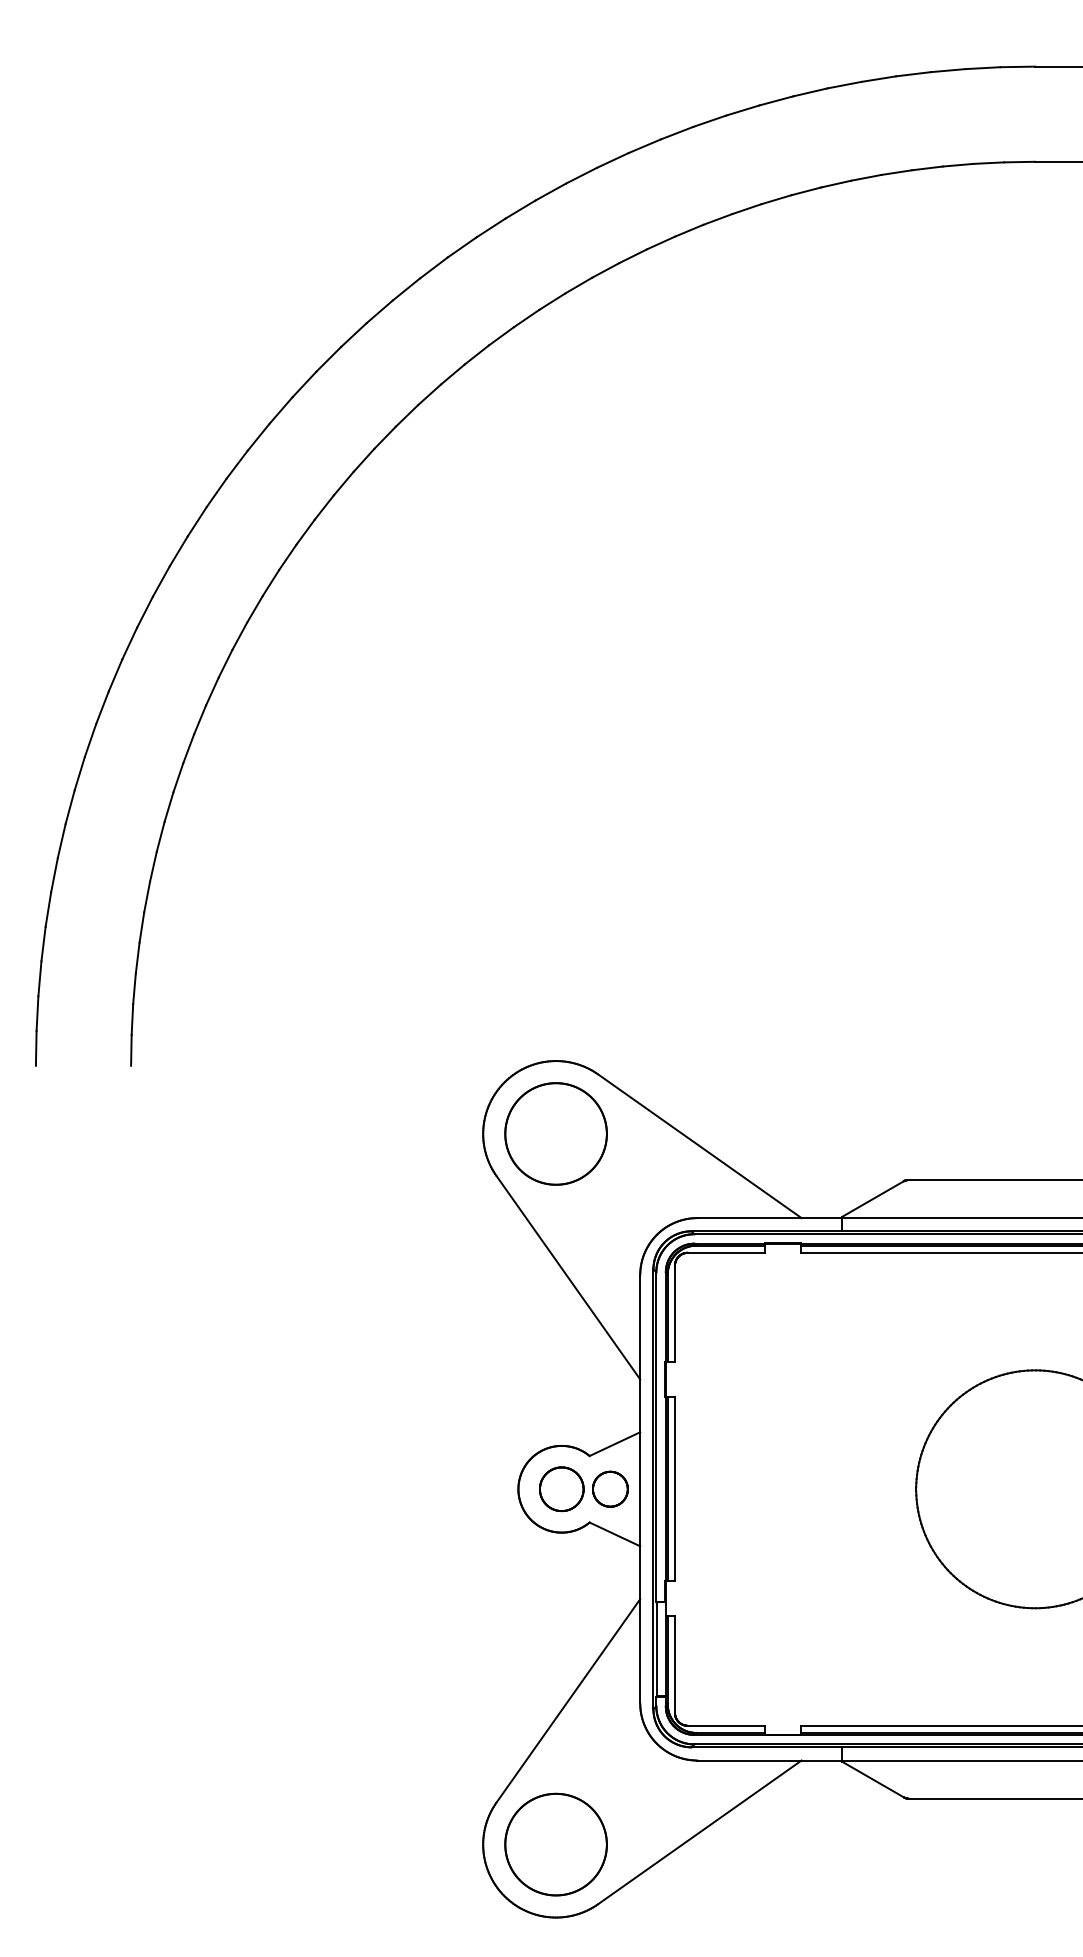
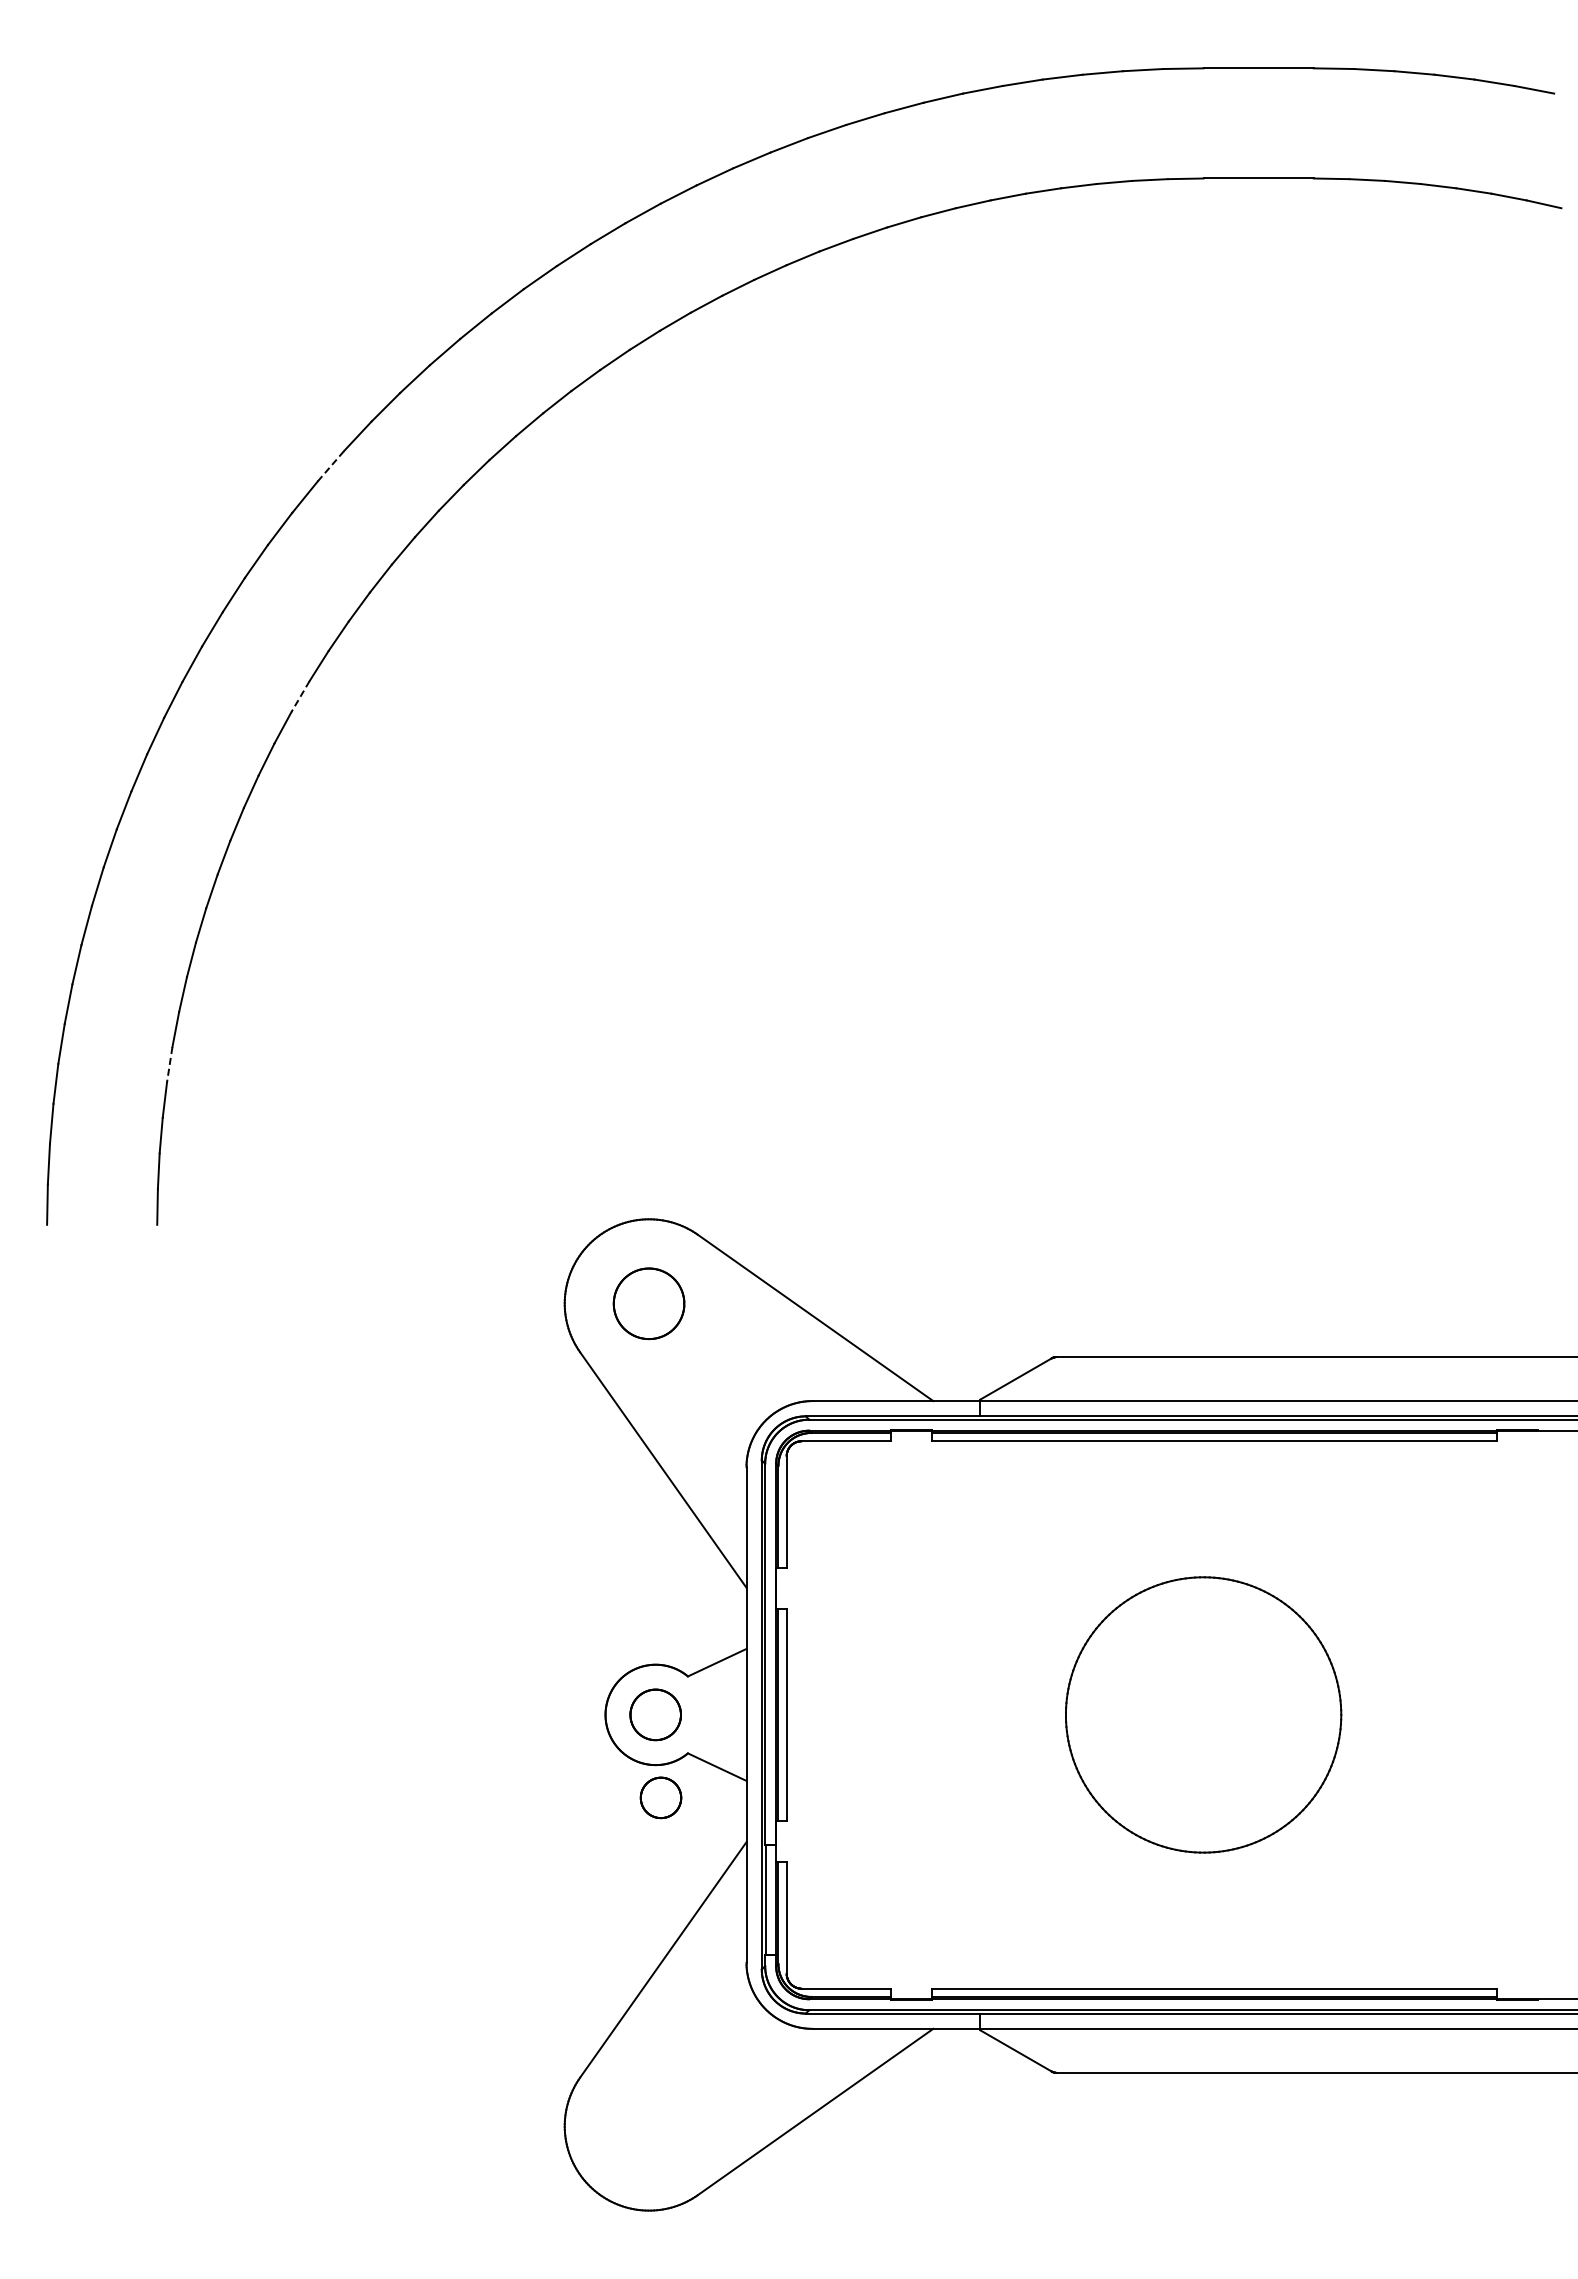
line: (281, 409) -> (331, 465), solid -> dashed
line: (254, 609) -> (300, 696), solid -> dashed
line: (141, 927) -> (169, 1064), solid -> dashed
part: (555, 1133) -> (648, 1303), size x0.6
part: (609, 1488) -> (660, 1797), moved
part: (555, 1844) -> (648, 2125), removed

